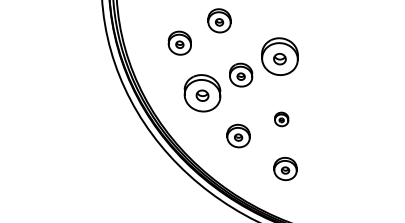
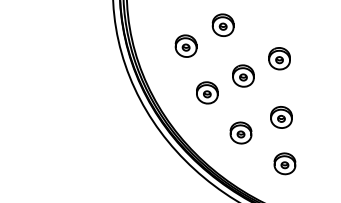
part: (279, 56) -> (279, 58), size x0.62
part: (202, 92) -> (207, 92), size x0.62
part: (281, 119) -> (281, 117), size x1.67

